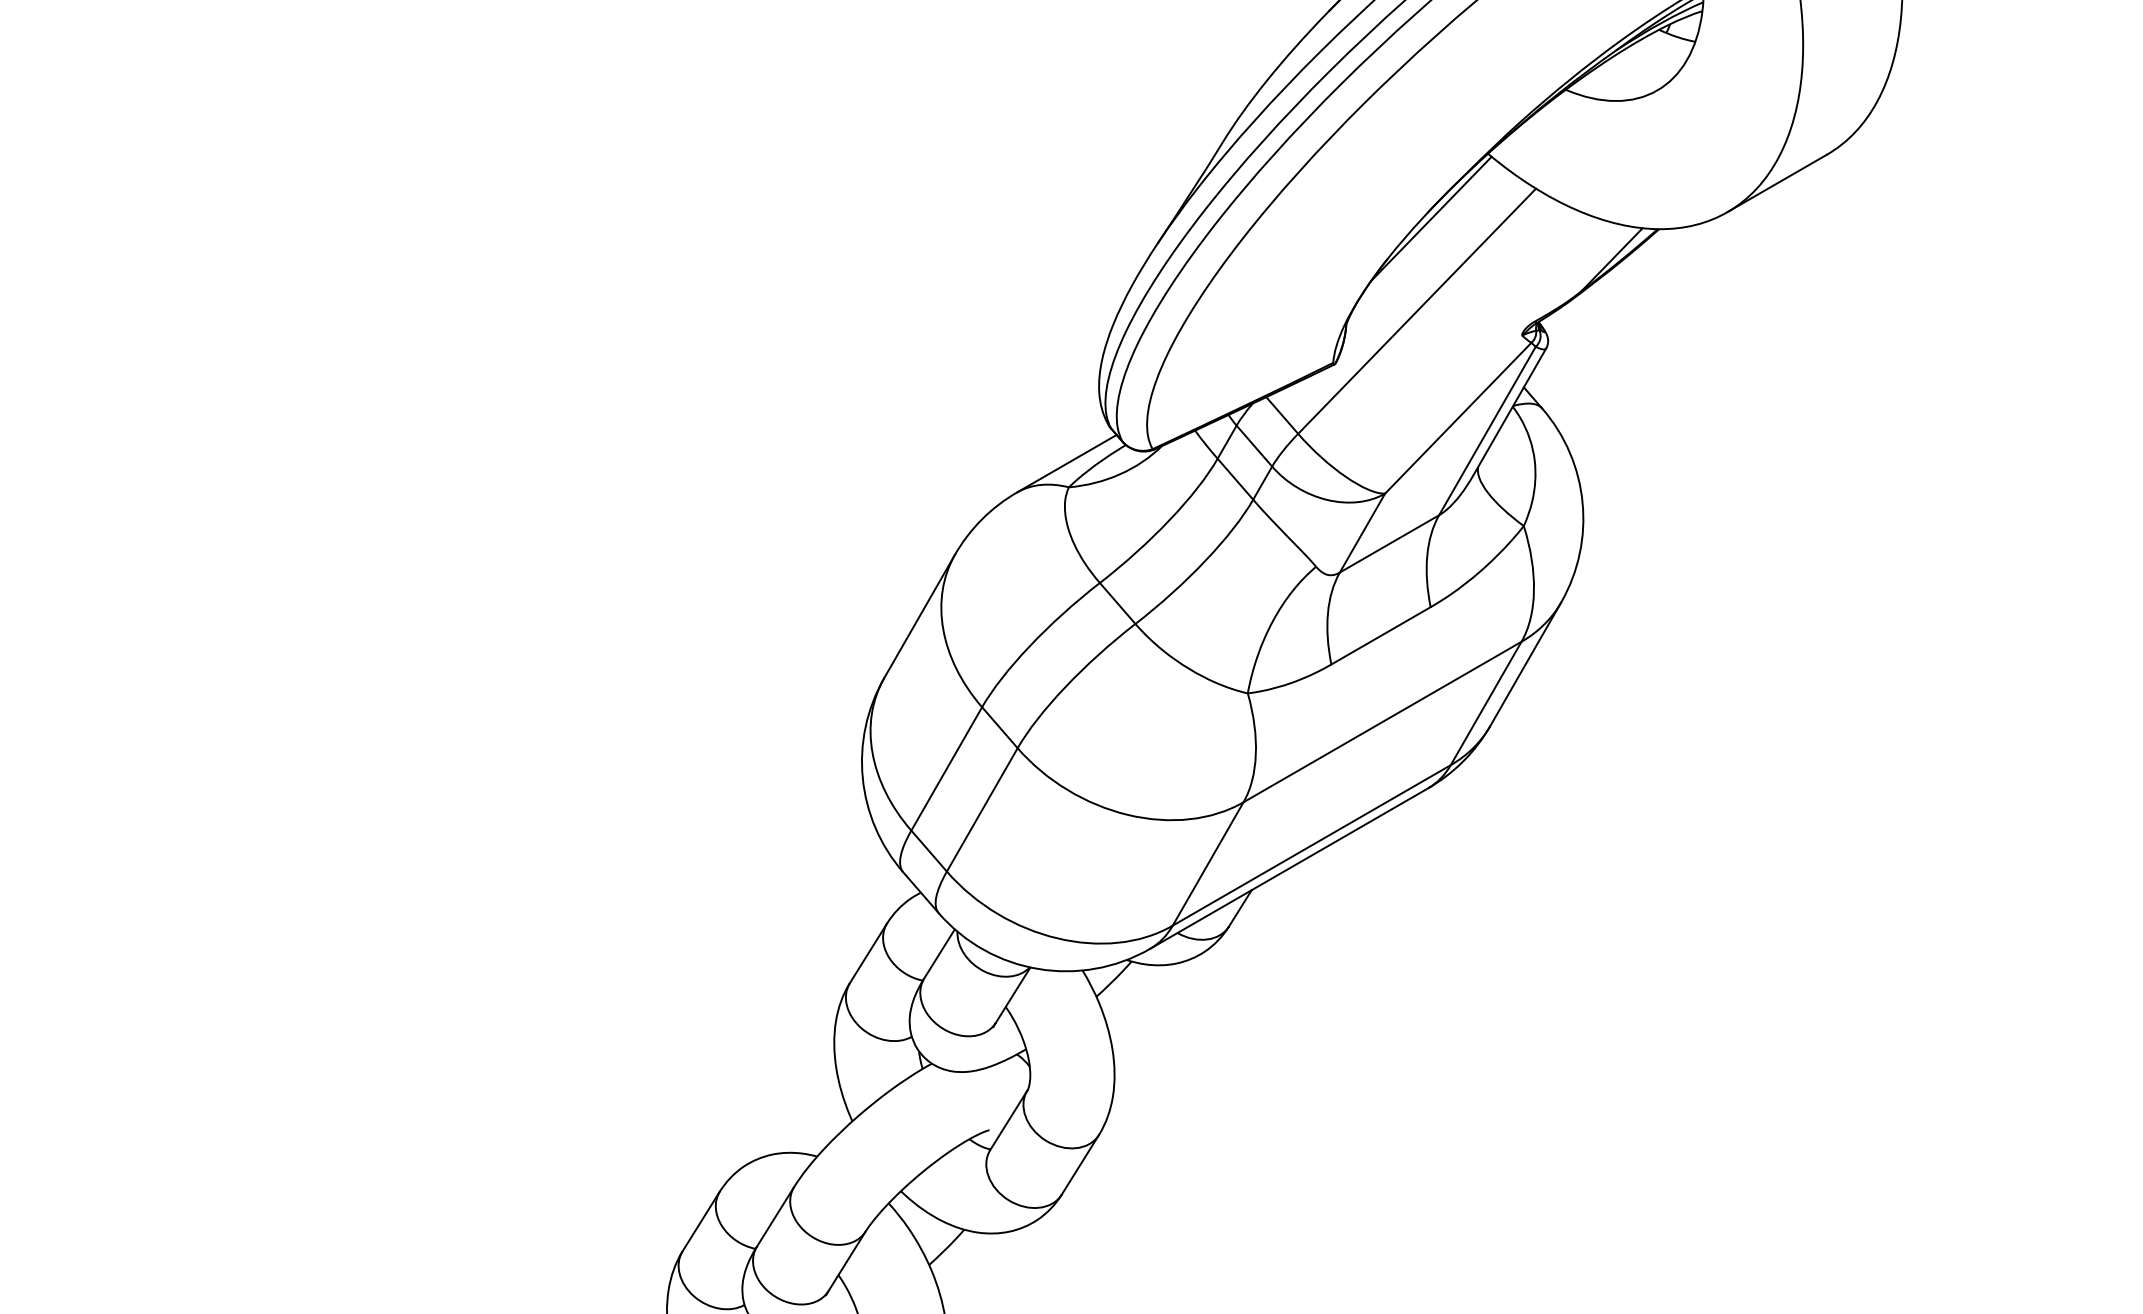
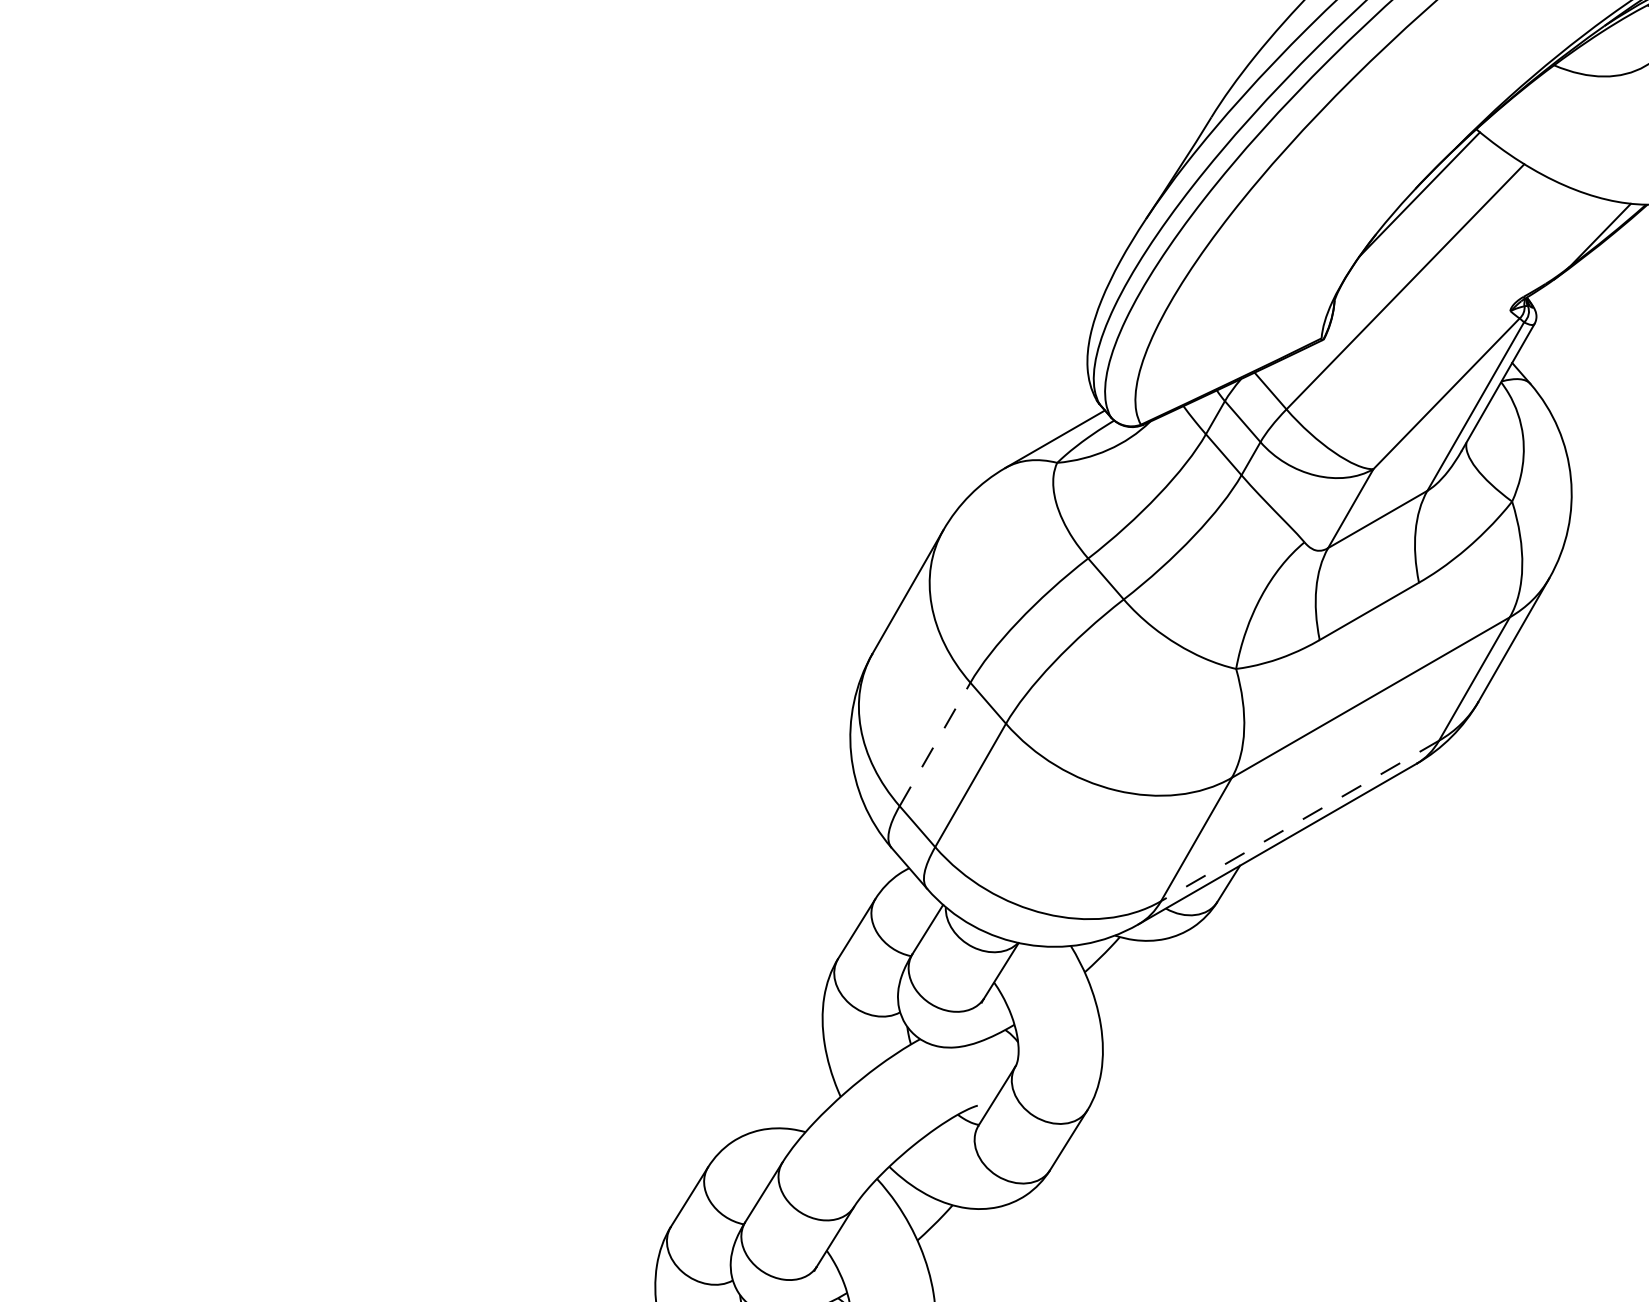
line: (946, 768) -> (934, 744), solid -> dashed
line: (1311, 845) -> (1299, 821), solid -> dashed

